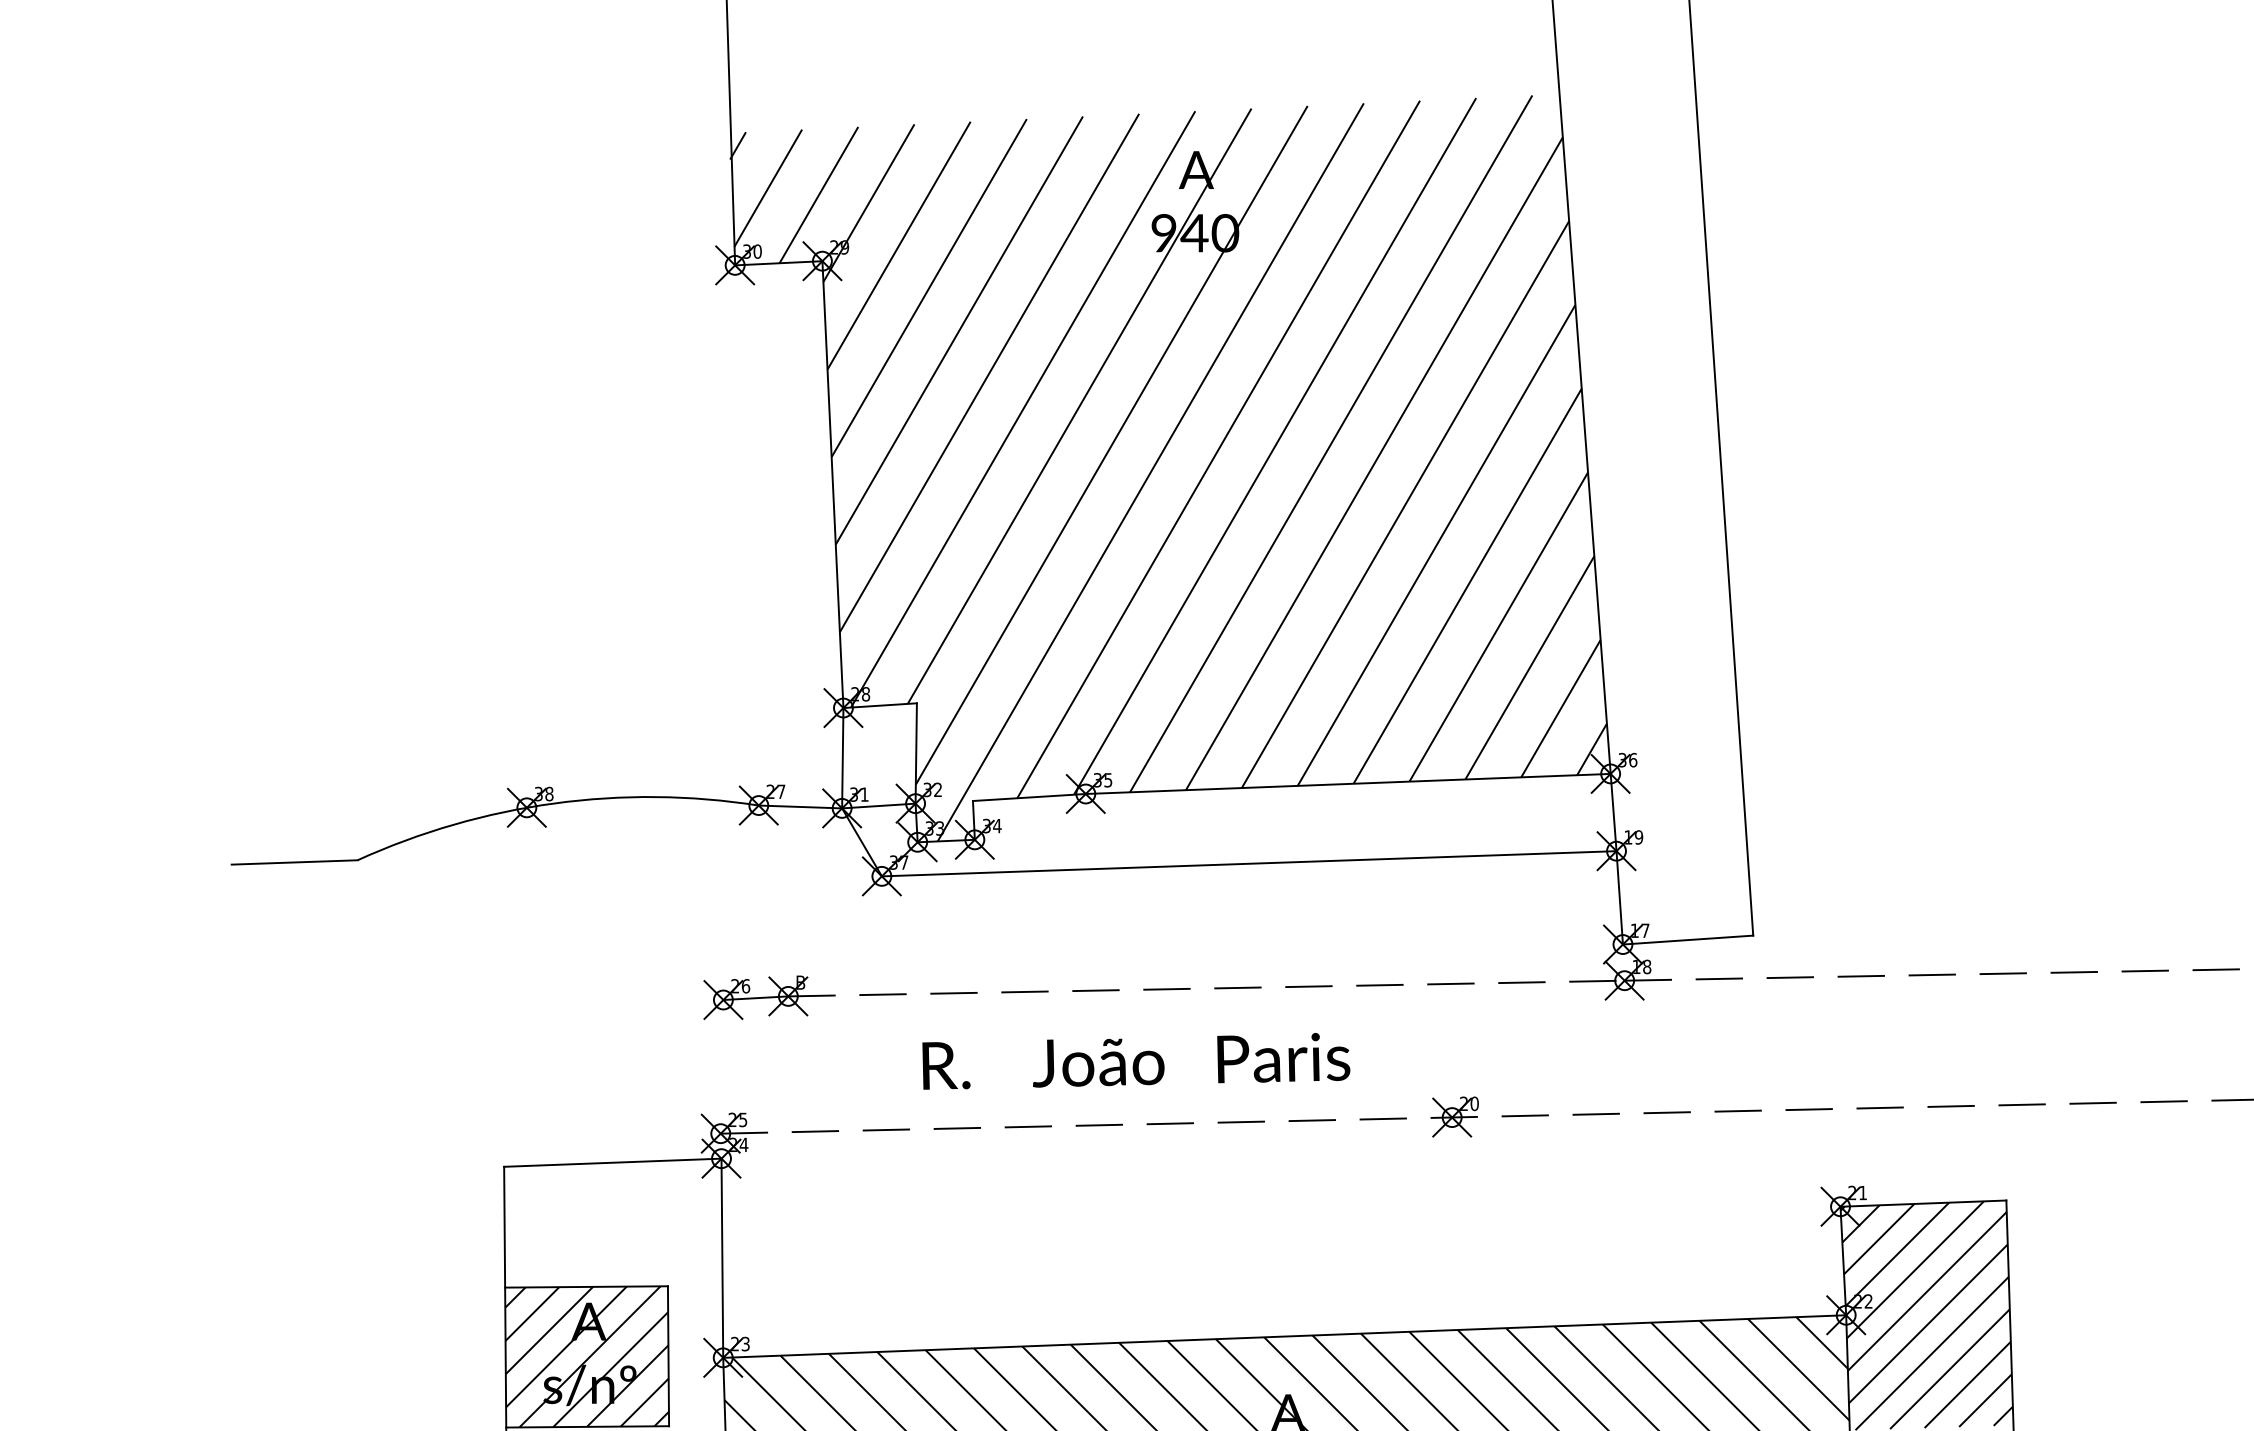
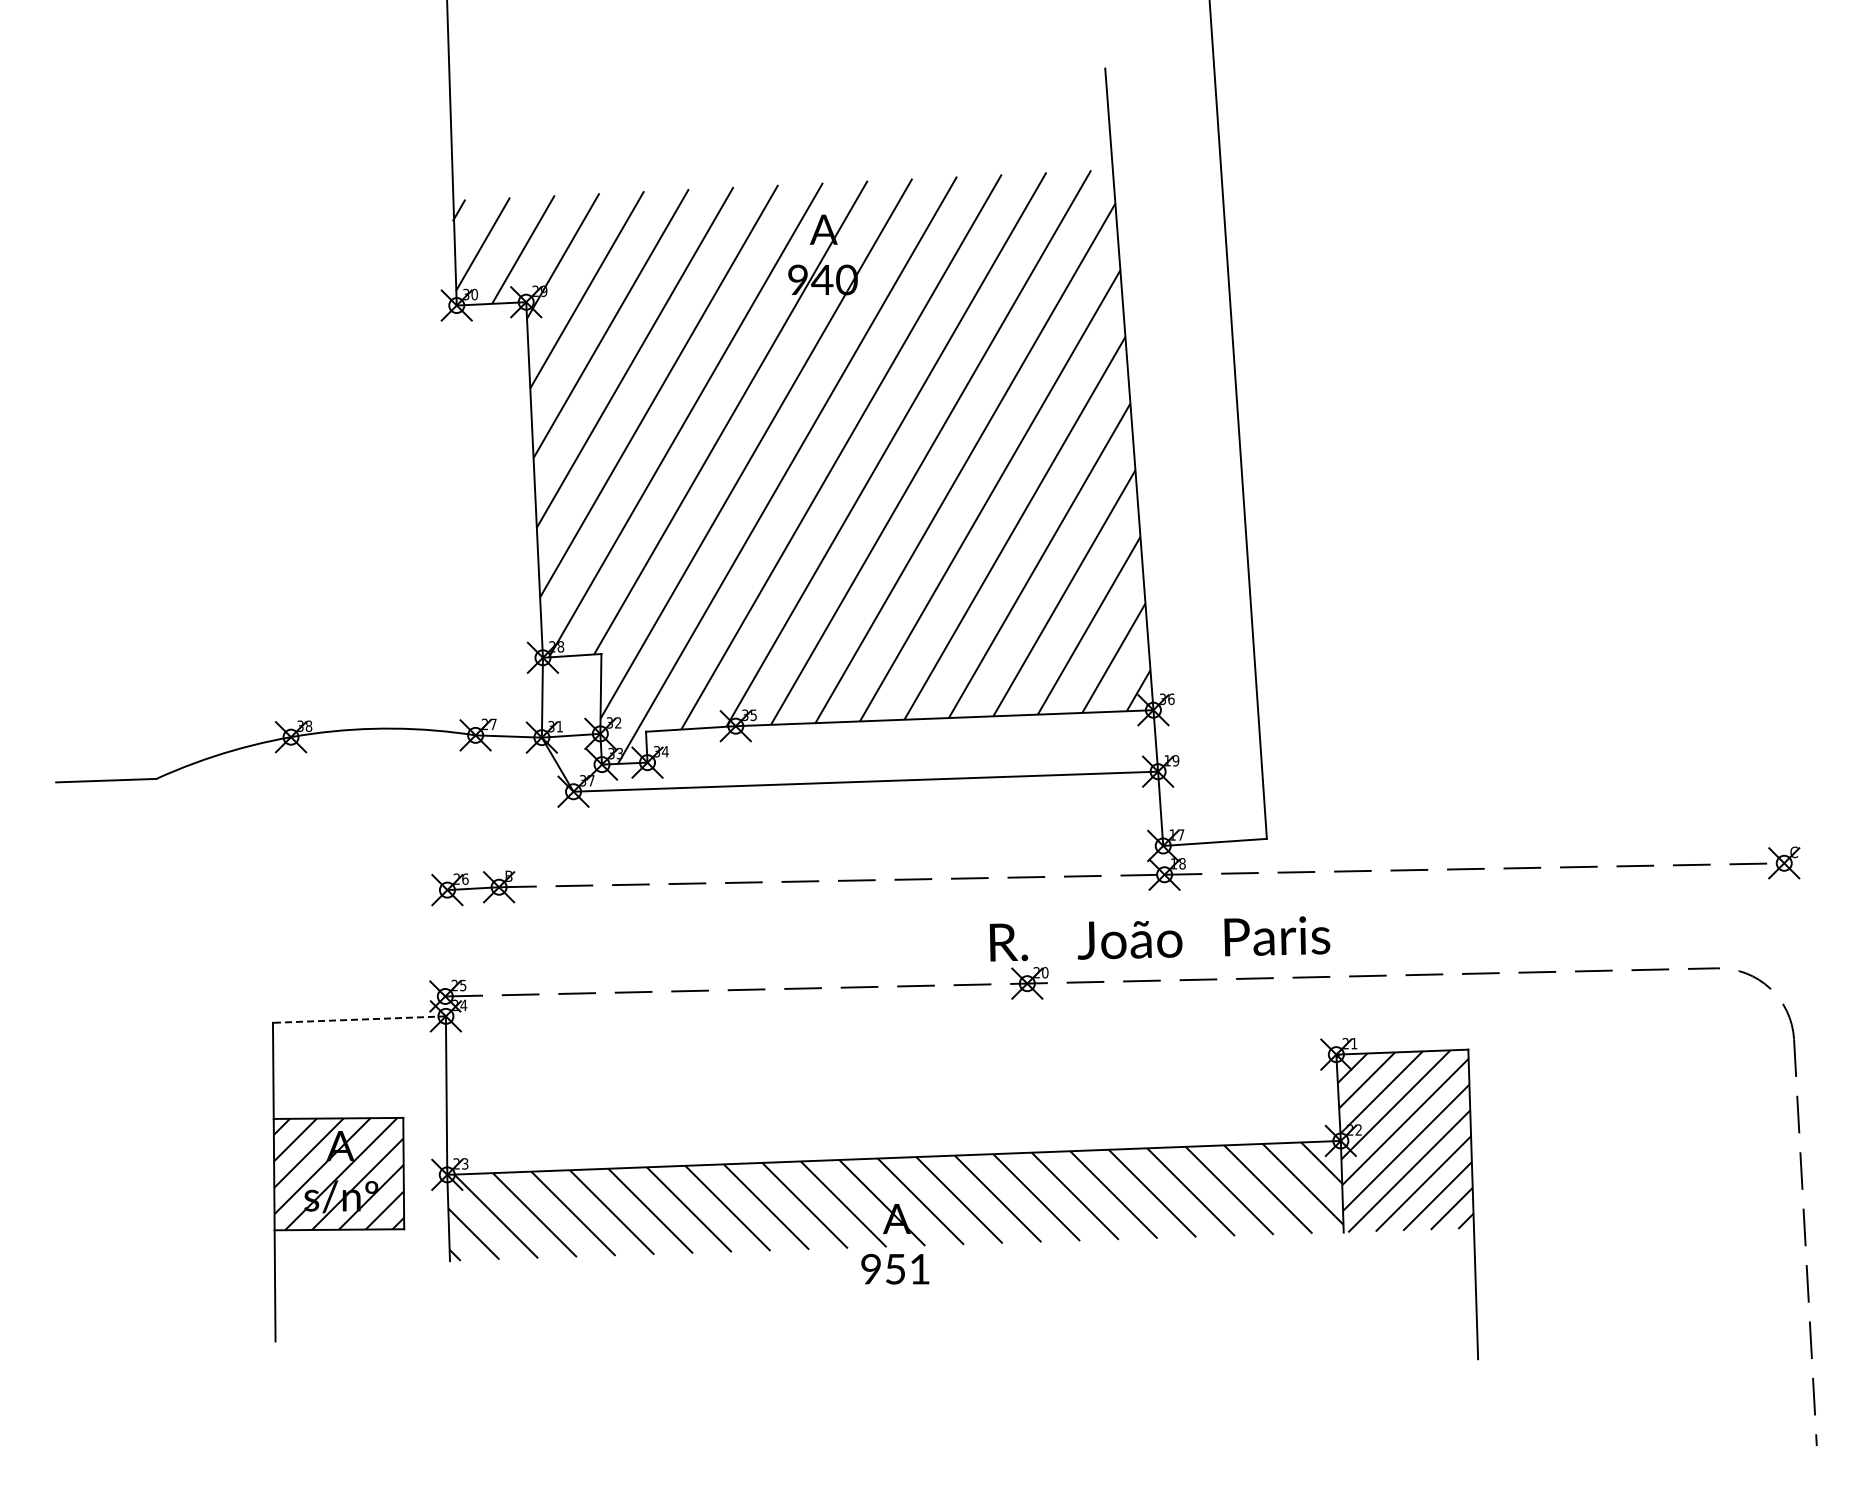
text: (1135, 1060) -> (1159, 938), moved
line: (612, 1162) -> (359, 1019), solid -> dashed

